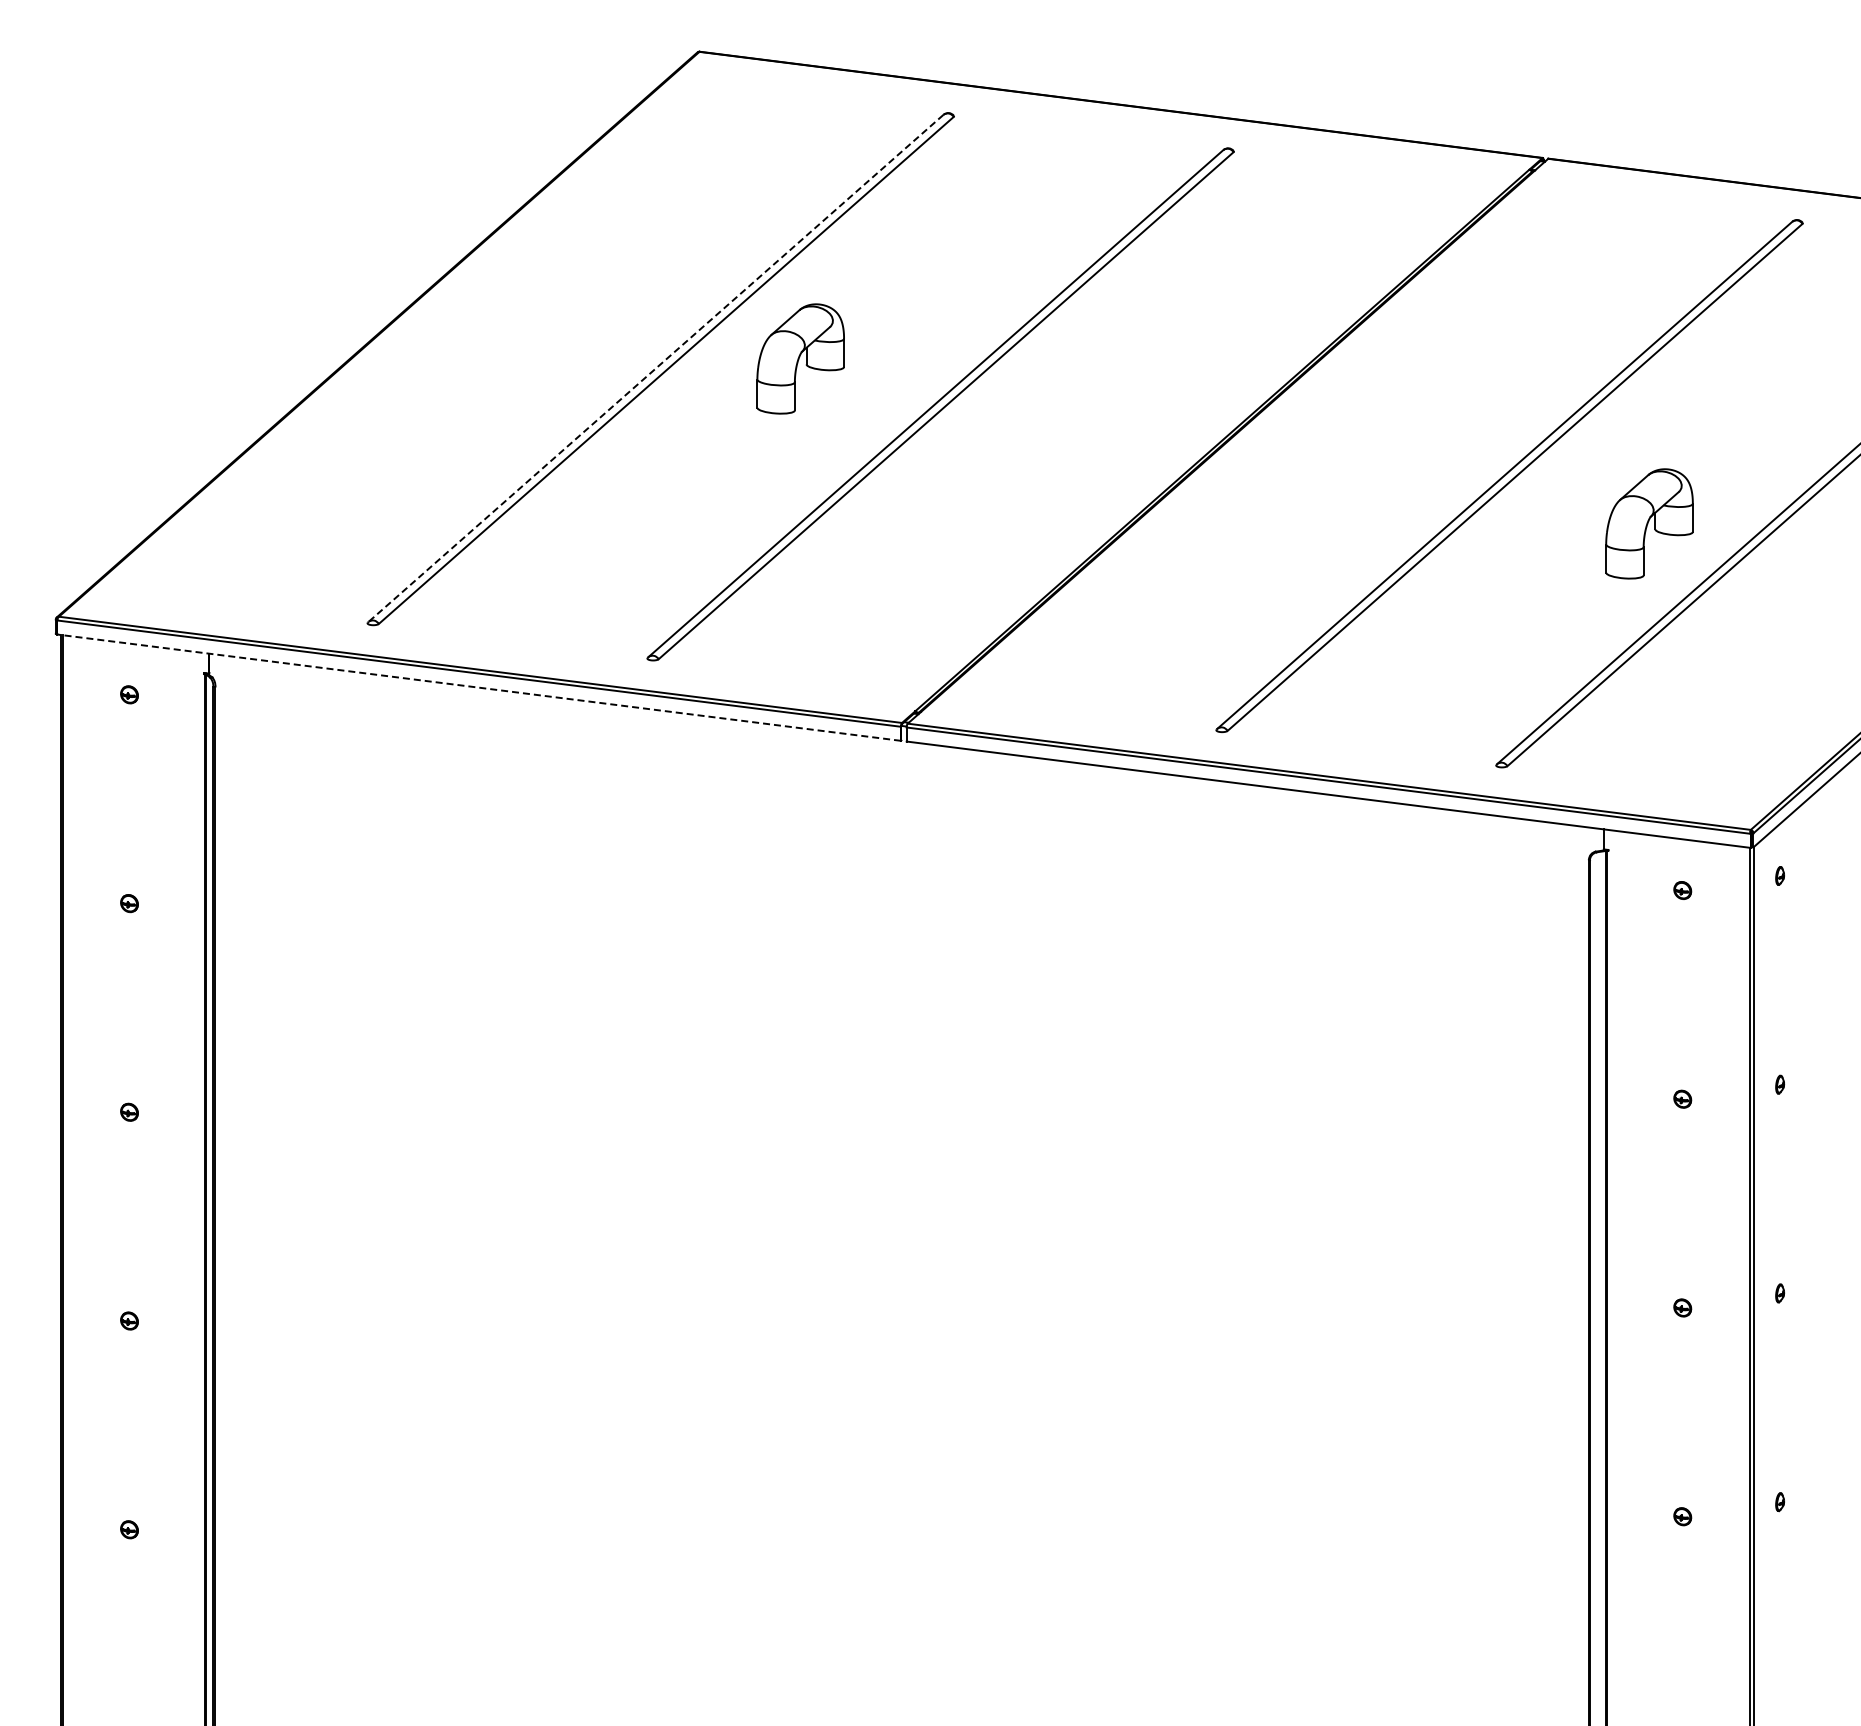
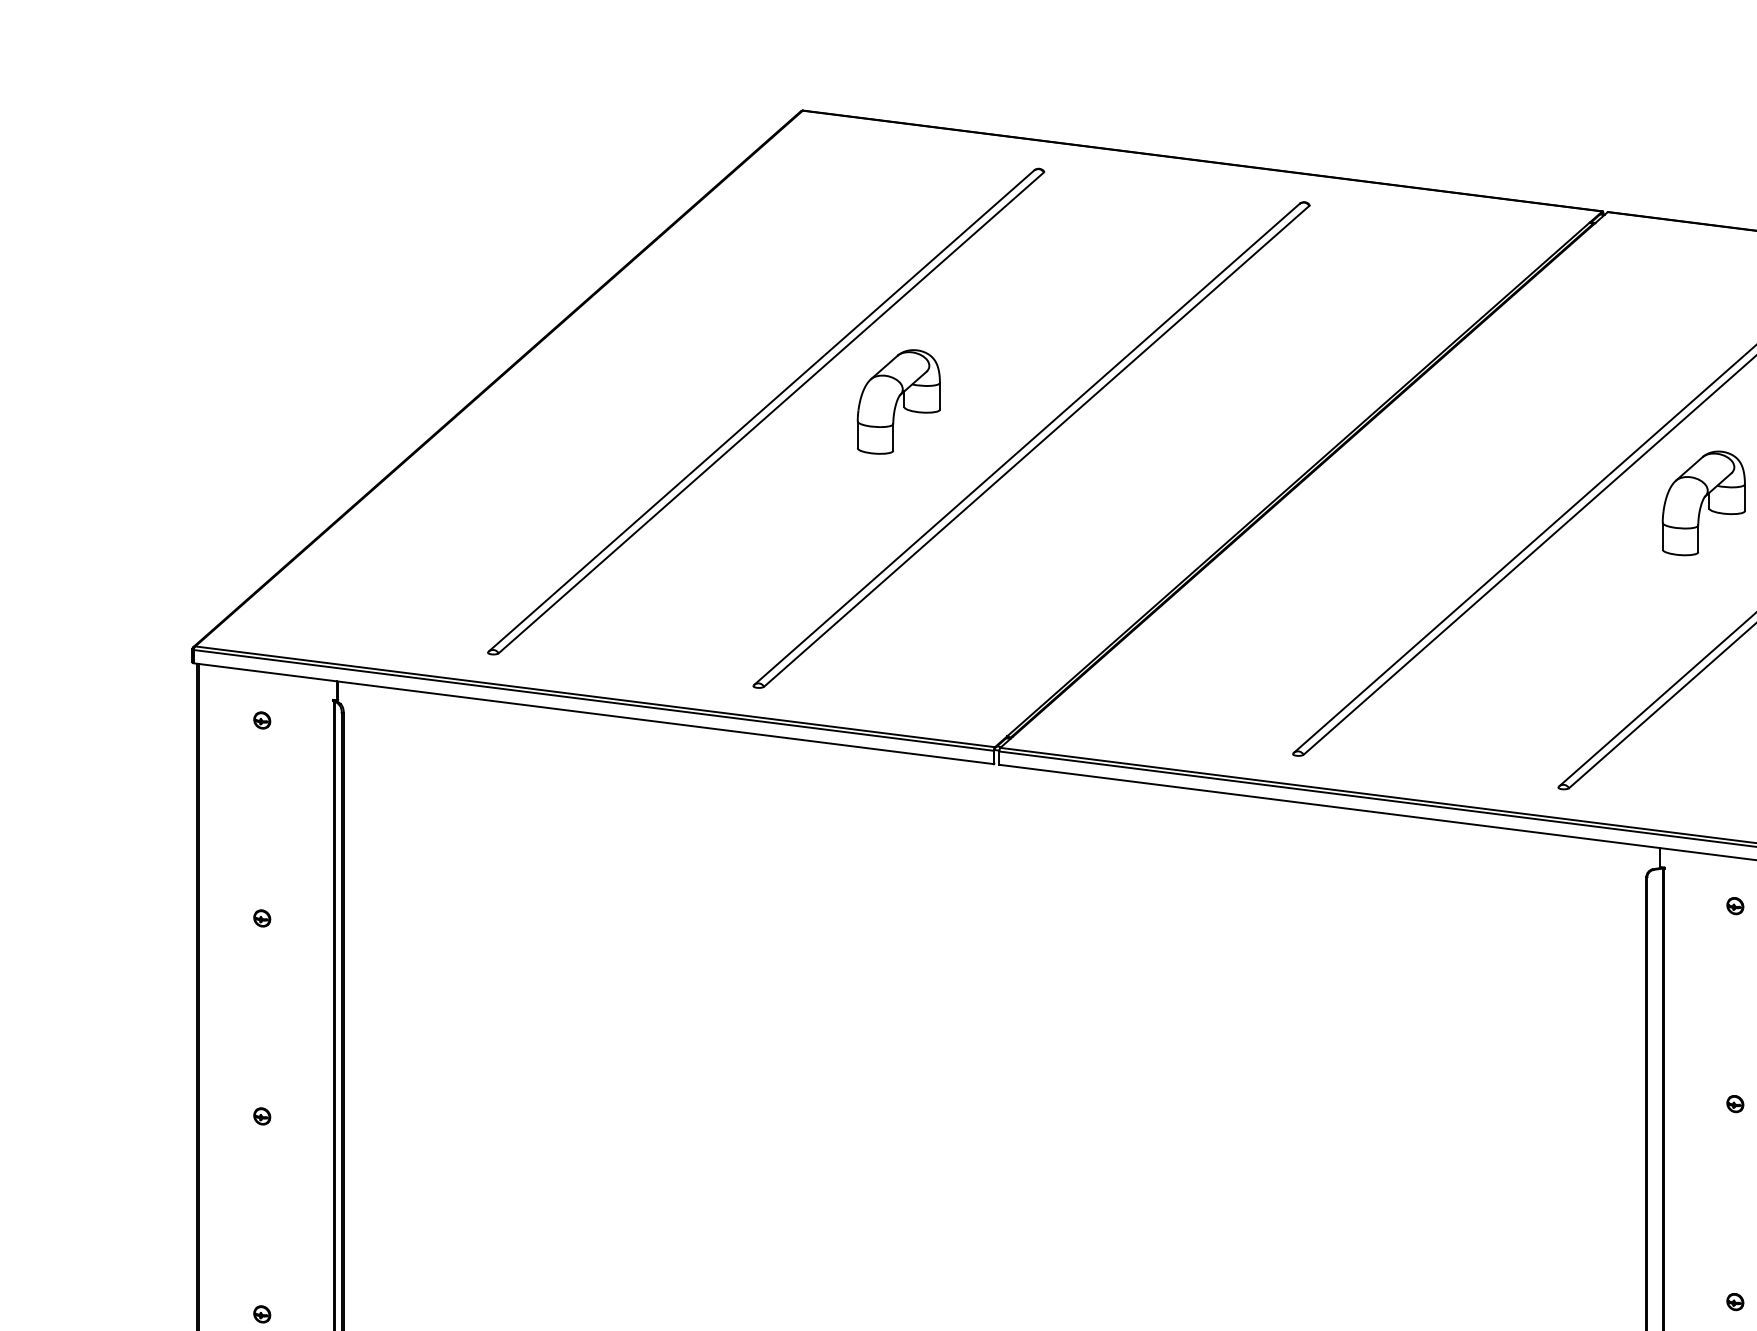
line: (655, 368) -> (761, 411), dashed -> solid
part: (1649, 523) -> (1703, 503), moved
line: (478, 687) -> (593, 713), dashed -> solid

